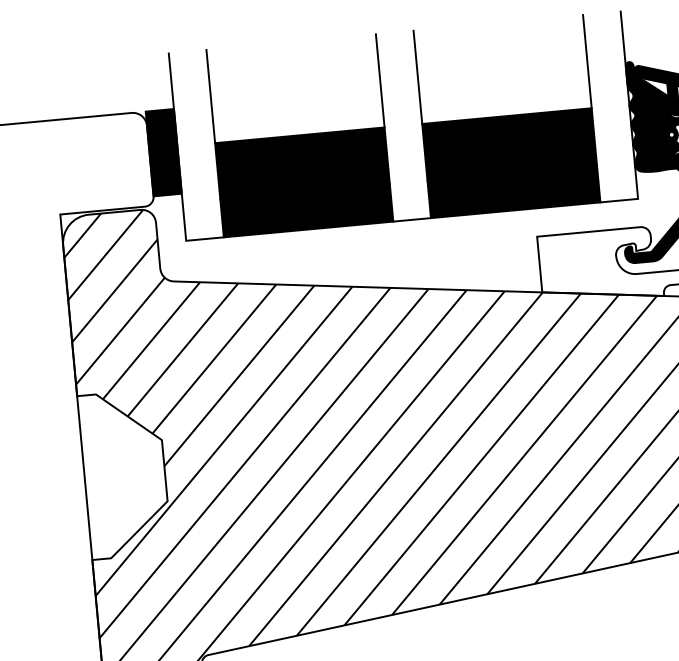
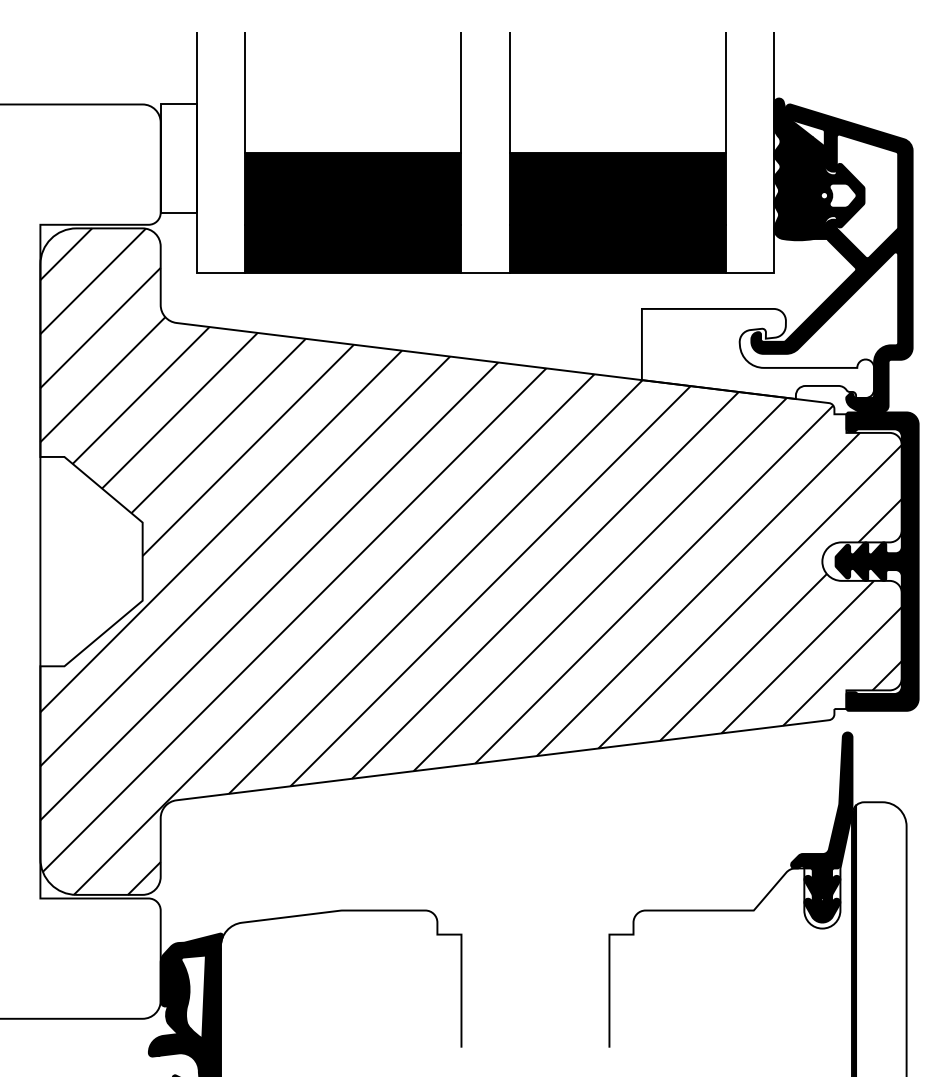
fill: (163, 152) -> (178, 158), removed

